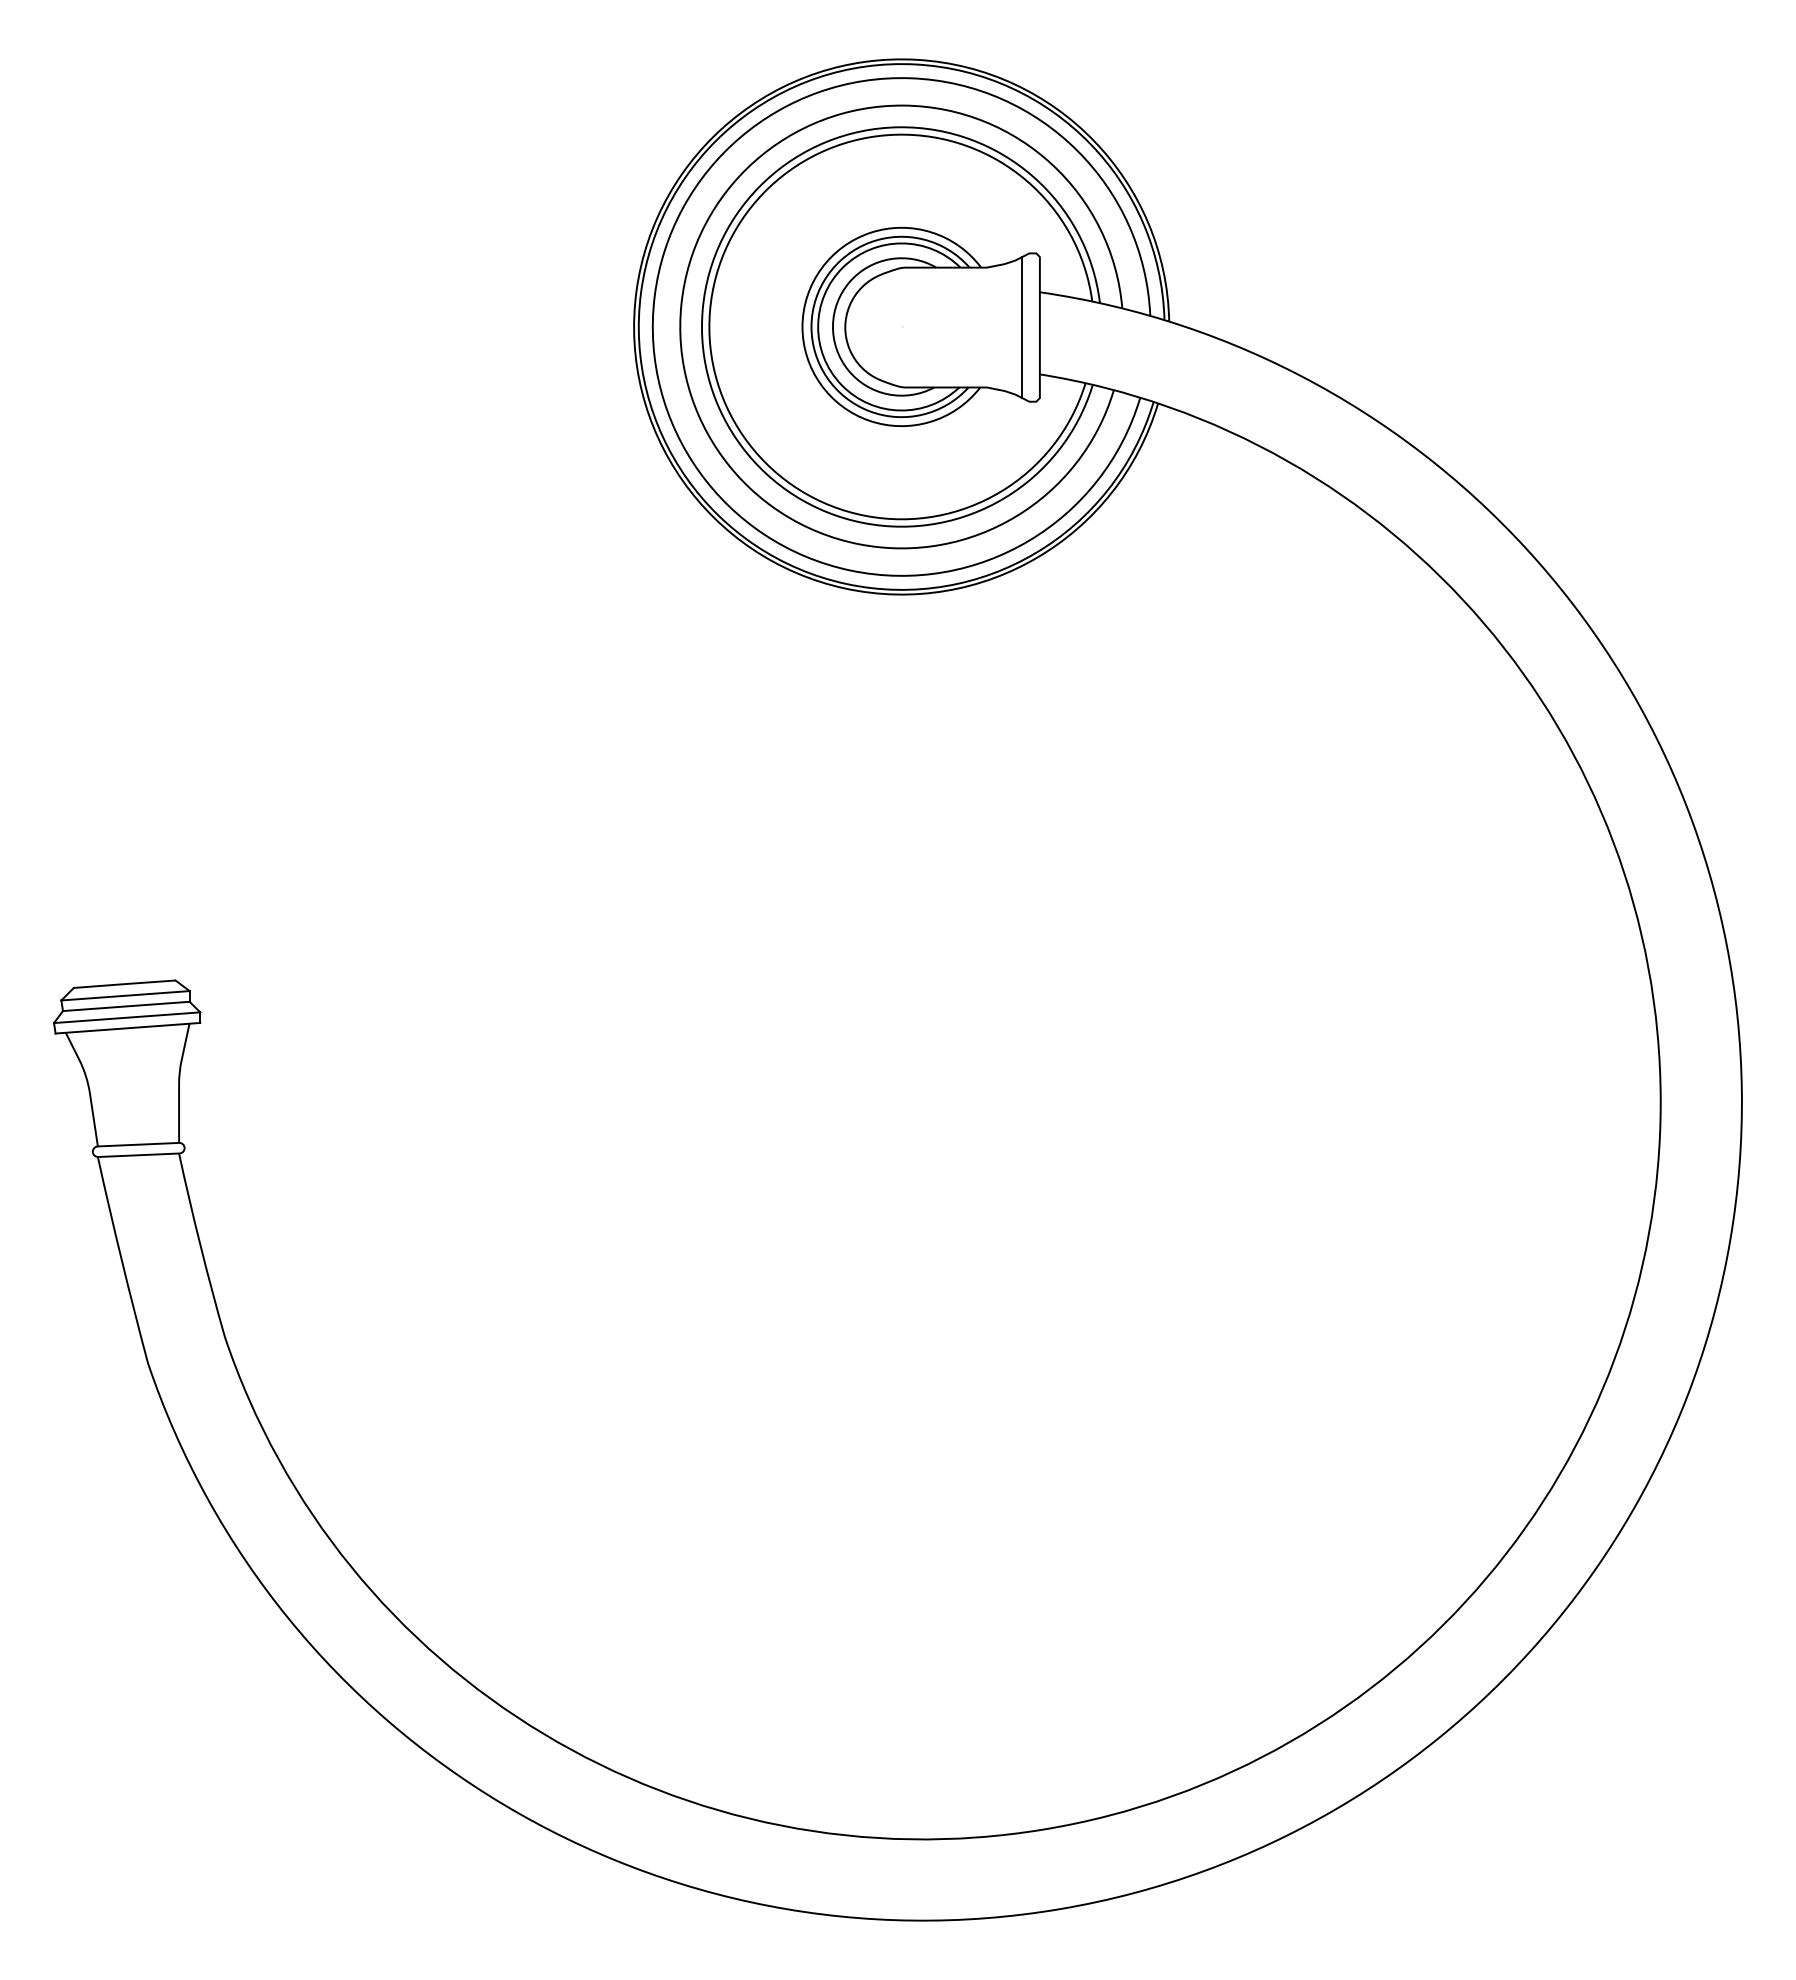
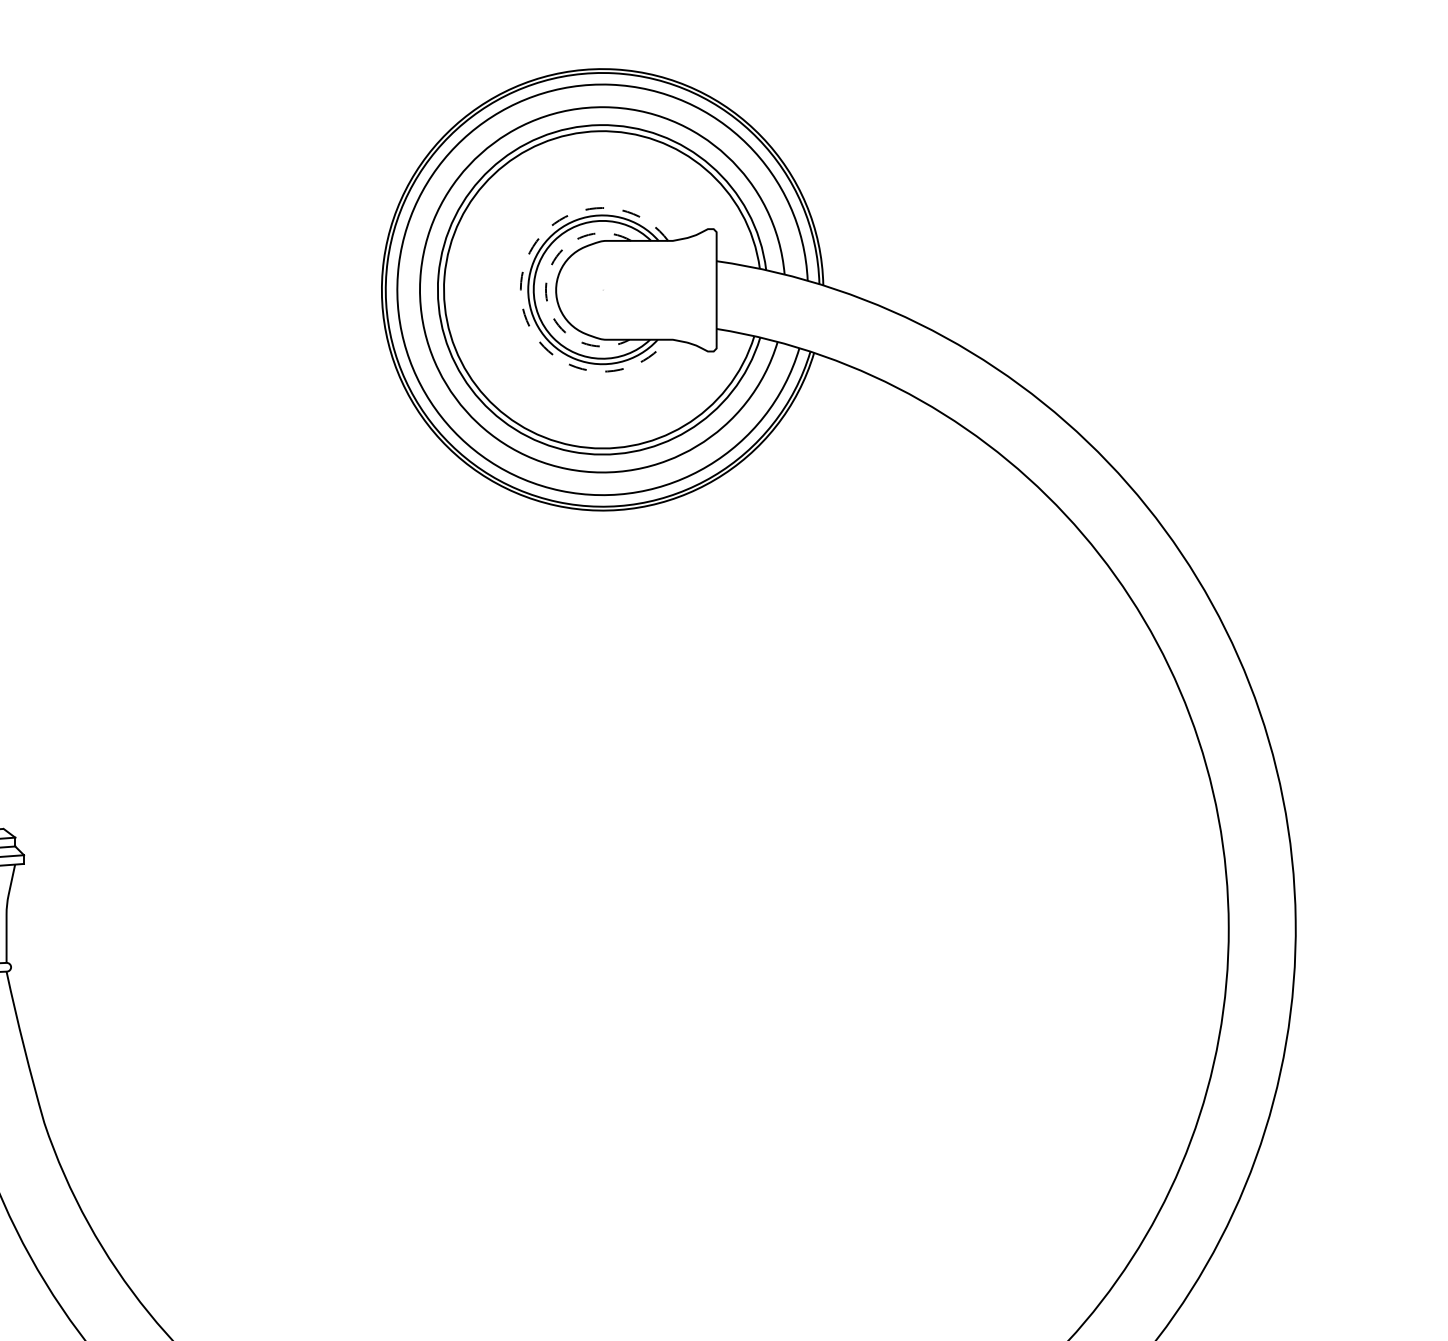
arc: (832, 325) -> (545, 288), solid -> dashed
arc: (802, 326) -> (520, 289), solid -> dashed
line: (1022, 327) -> (702, 290), removed

